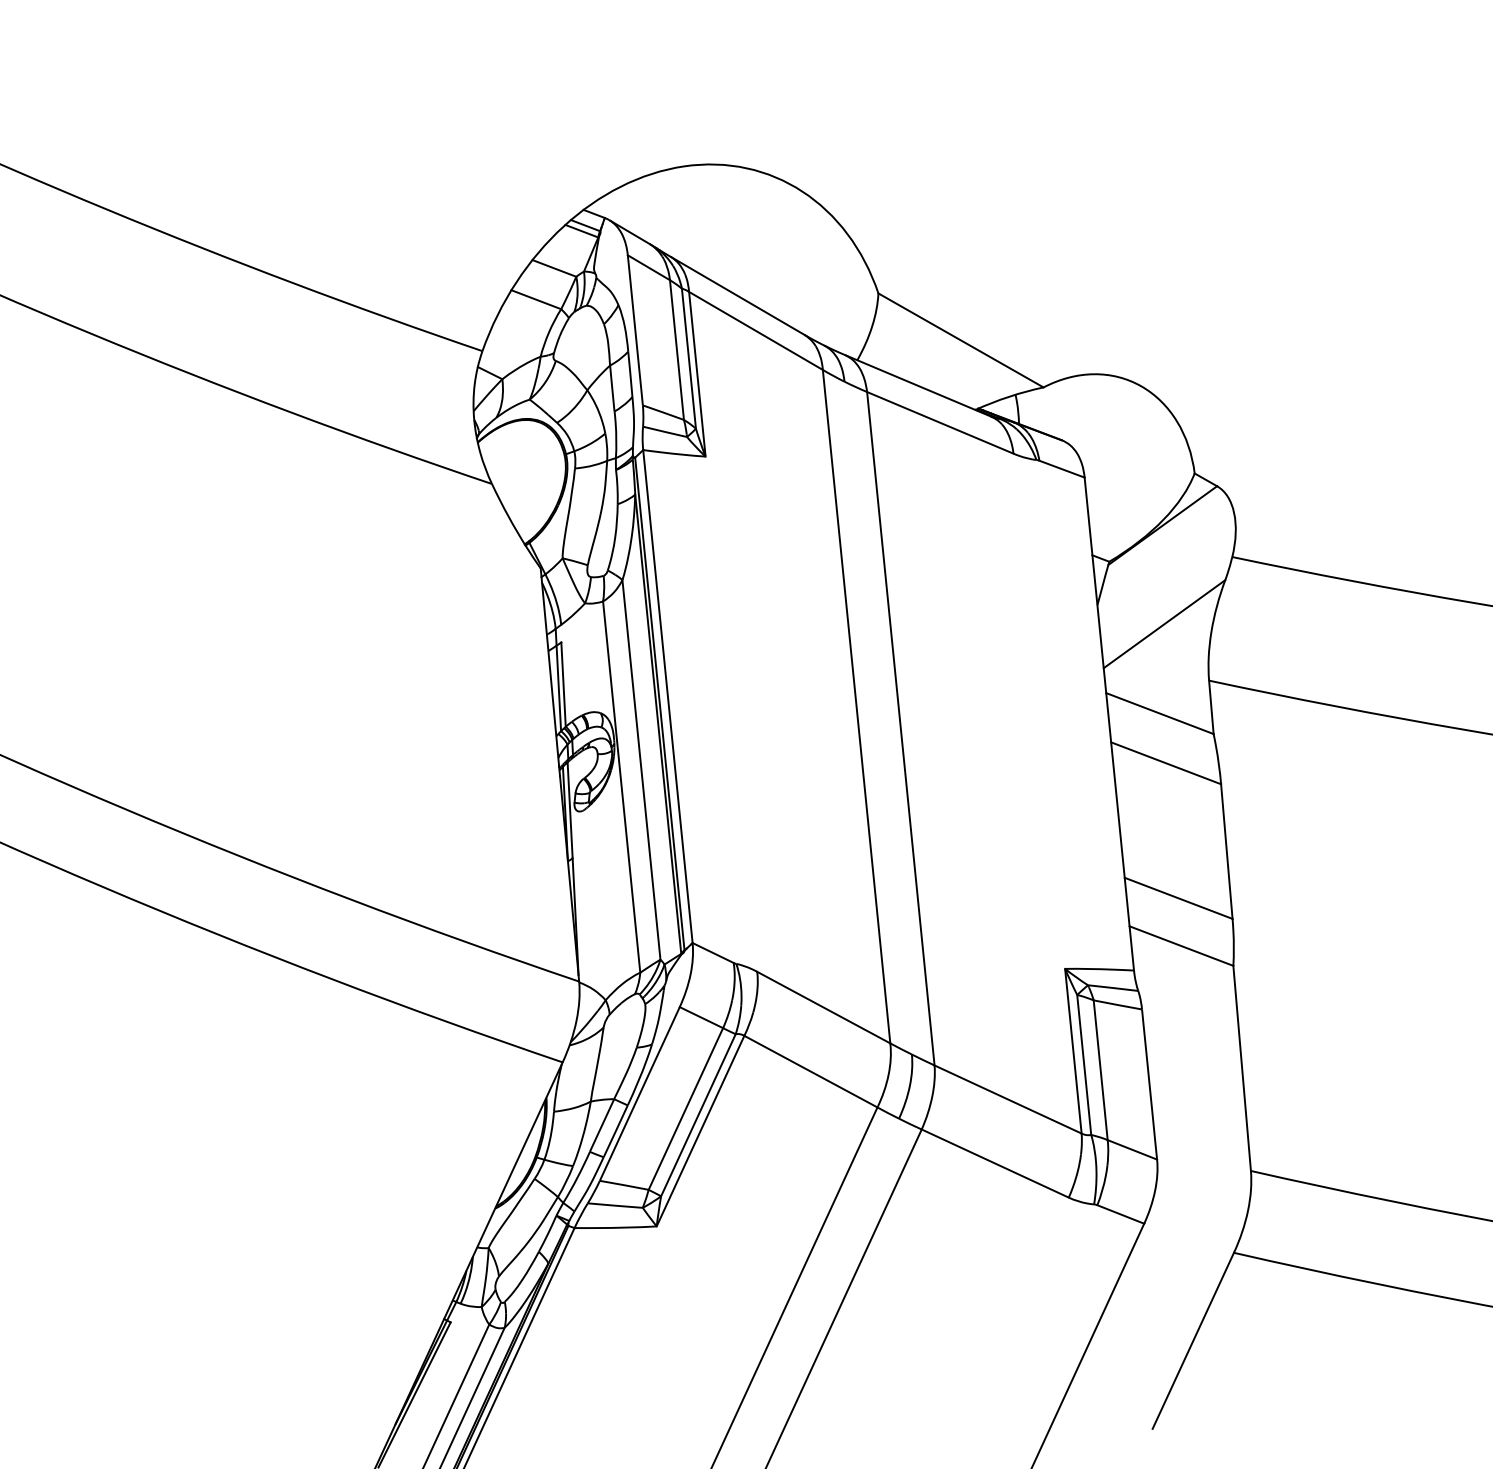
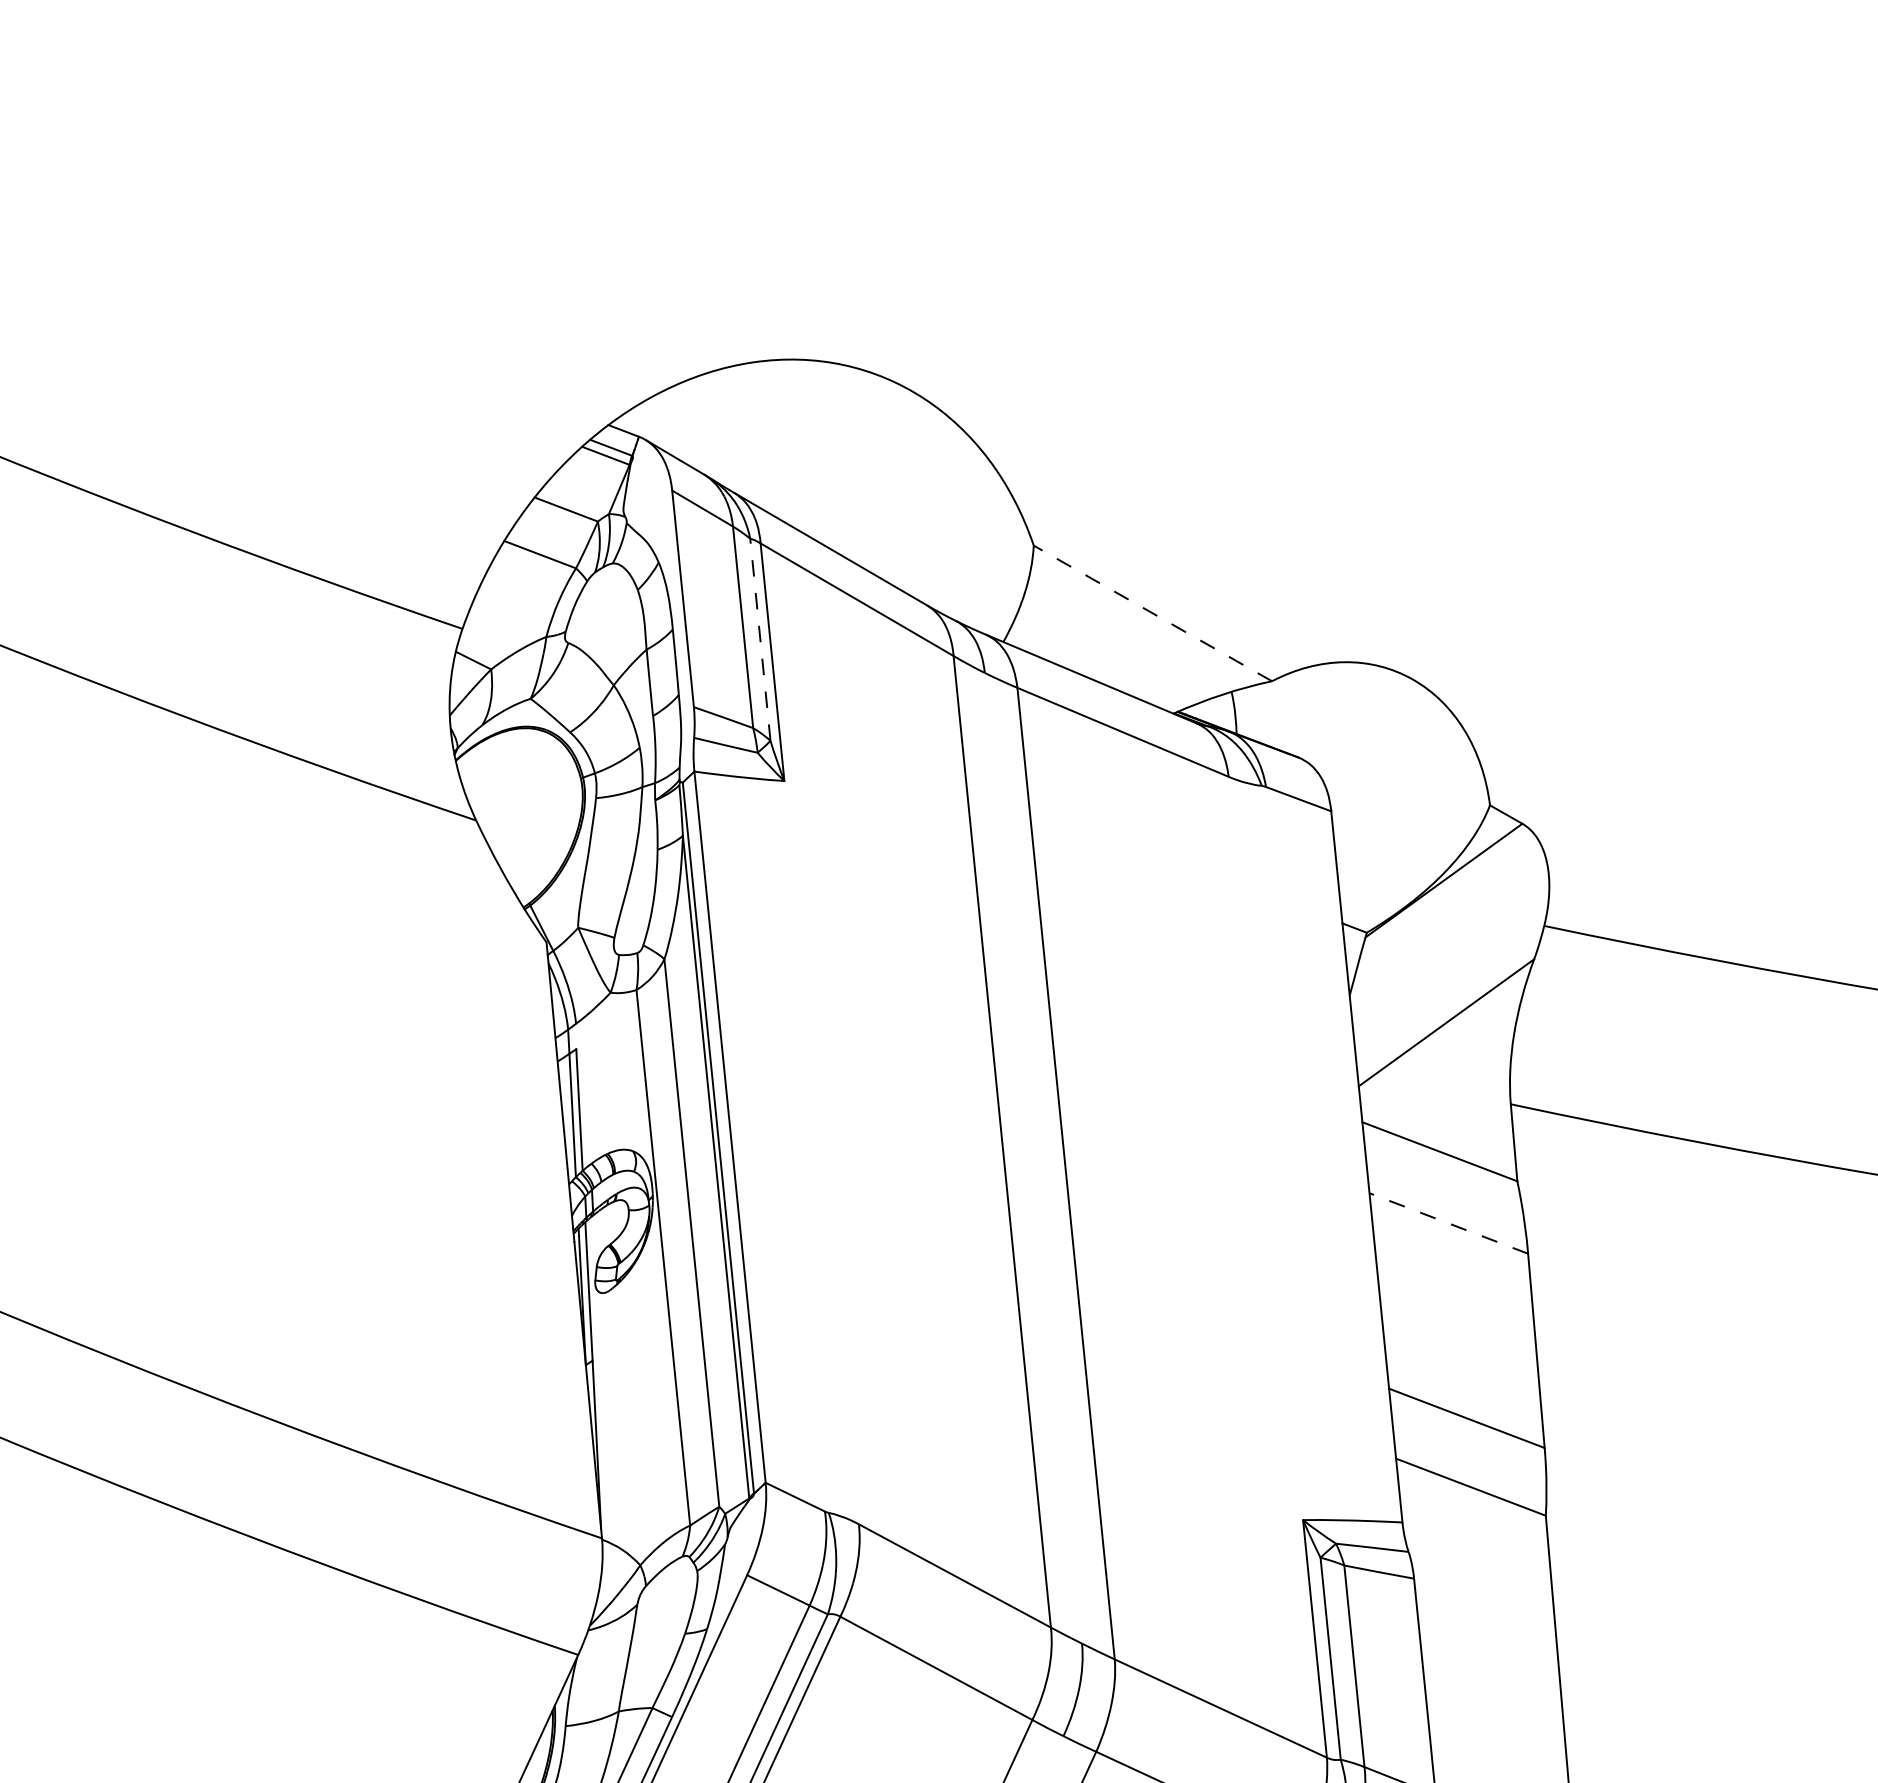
line: (960, 340) -> (1152, 613), solid -> dashed
line: (688, 358) -> (759, 639), solid -> dashed
line: (1166, 763) -> (1449, 1223), solid -> dashed

